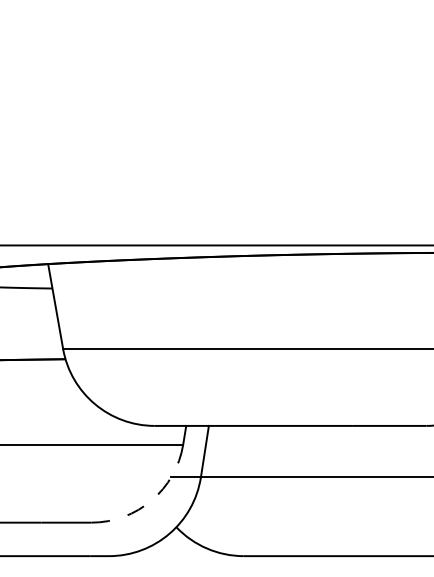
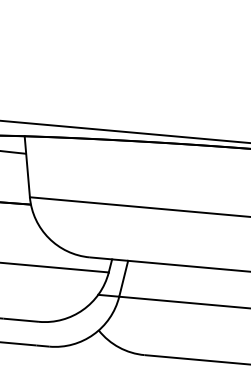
arc: (151, 500) -> (82, 309), dashed -> solid

